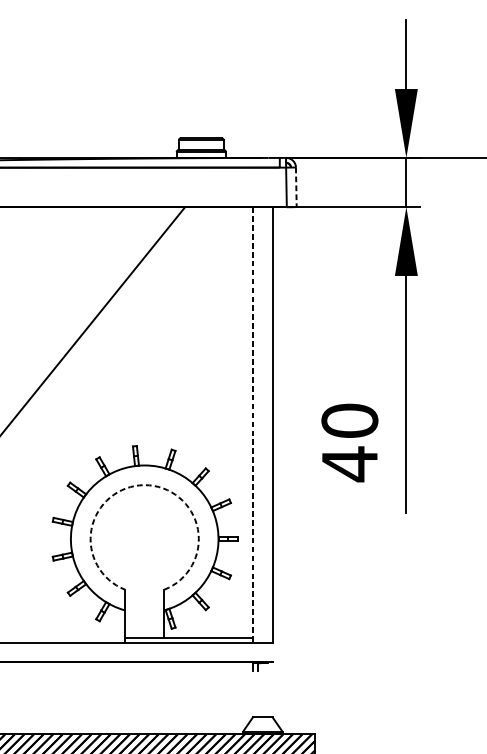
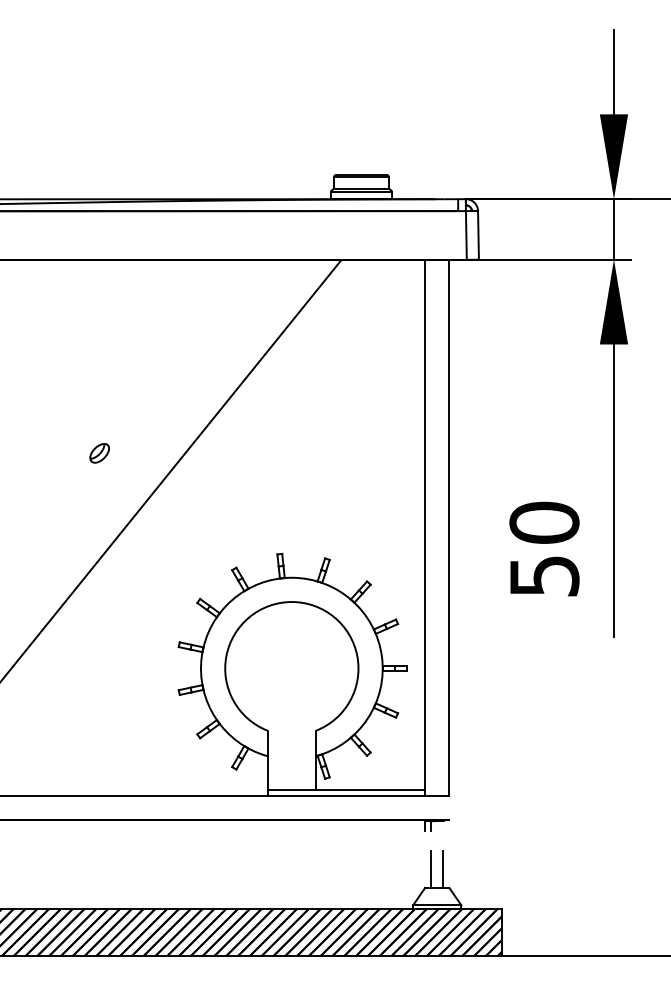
line: (296, 187) -> (478, 235), dashed -> solid
line: (253, 425) -> (425, 528), dashed -> solid
text: (349, 464) -> (544, 576), 40 -> 50
arc: (144, 485) -> (291, 602), dashed -> solid
line: (258, 701) -> (431, 868), added
line: (267, 702) -> (443, 869), added

